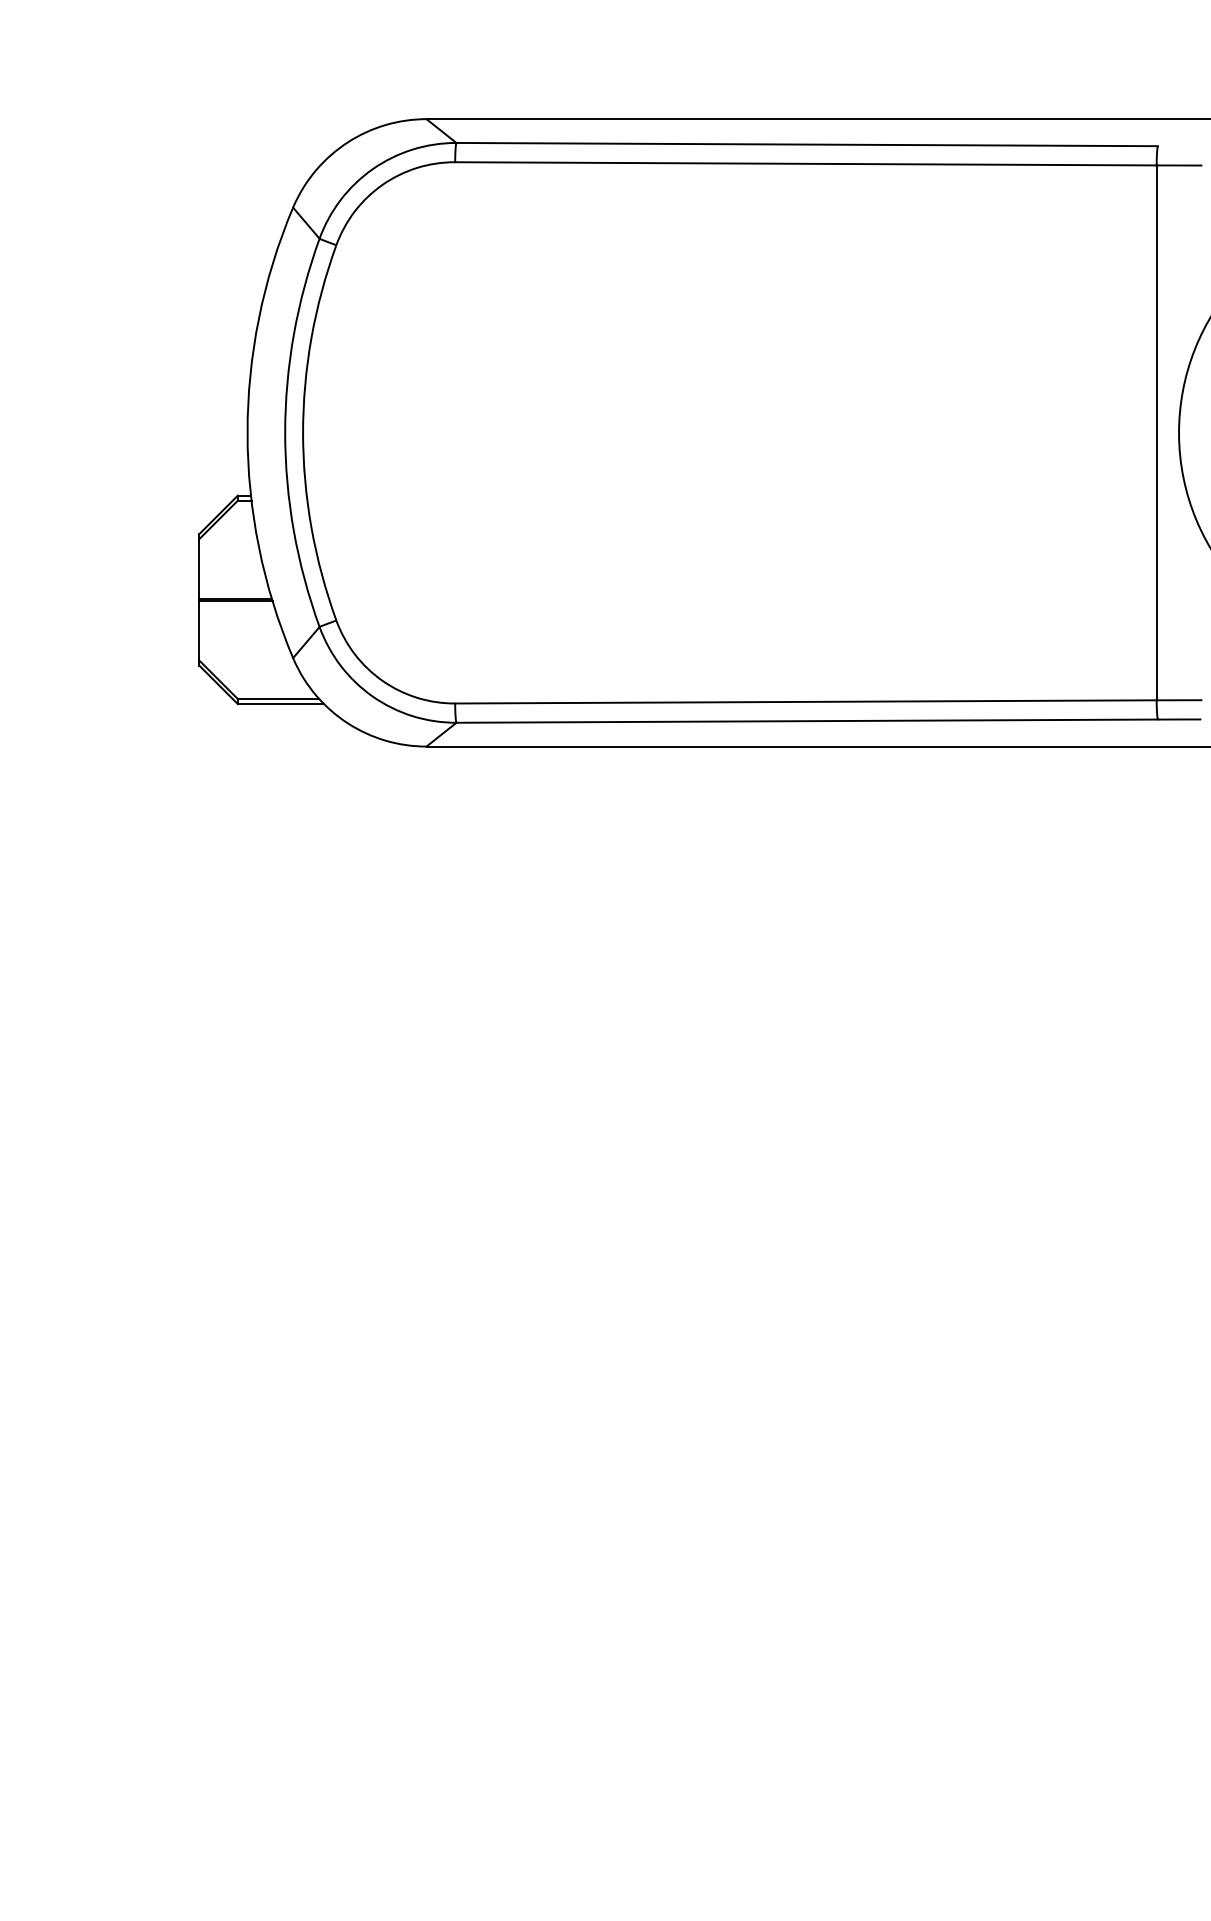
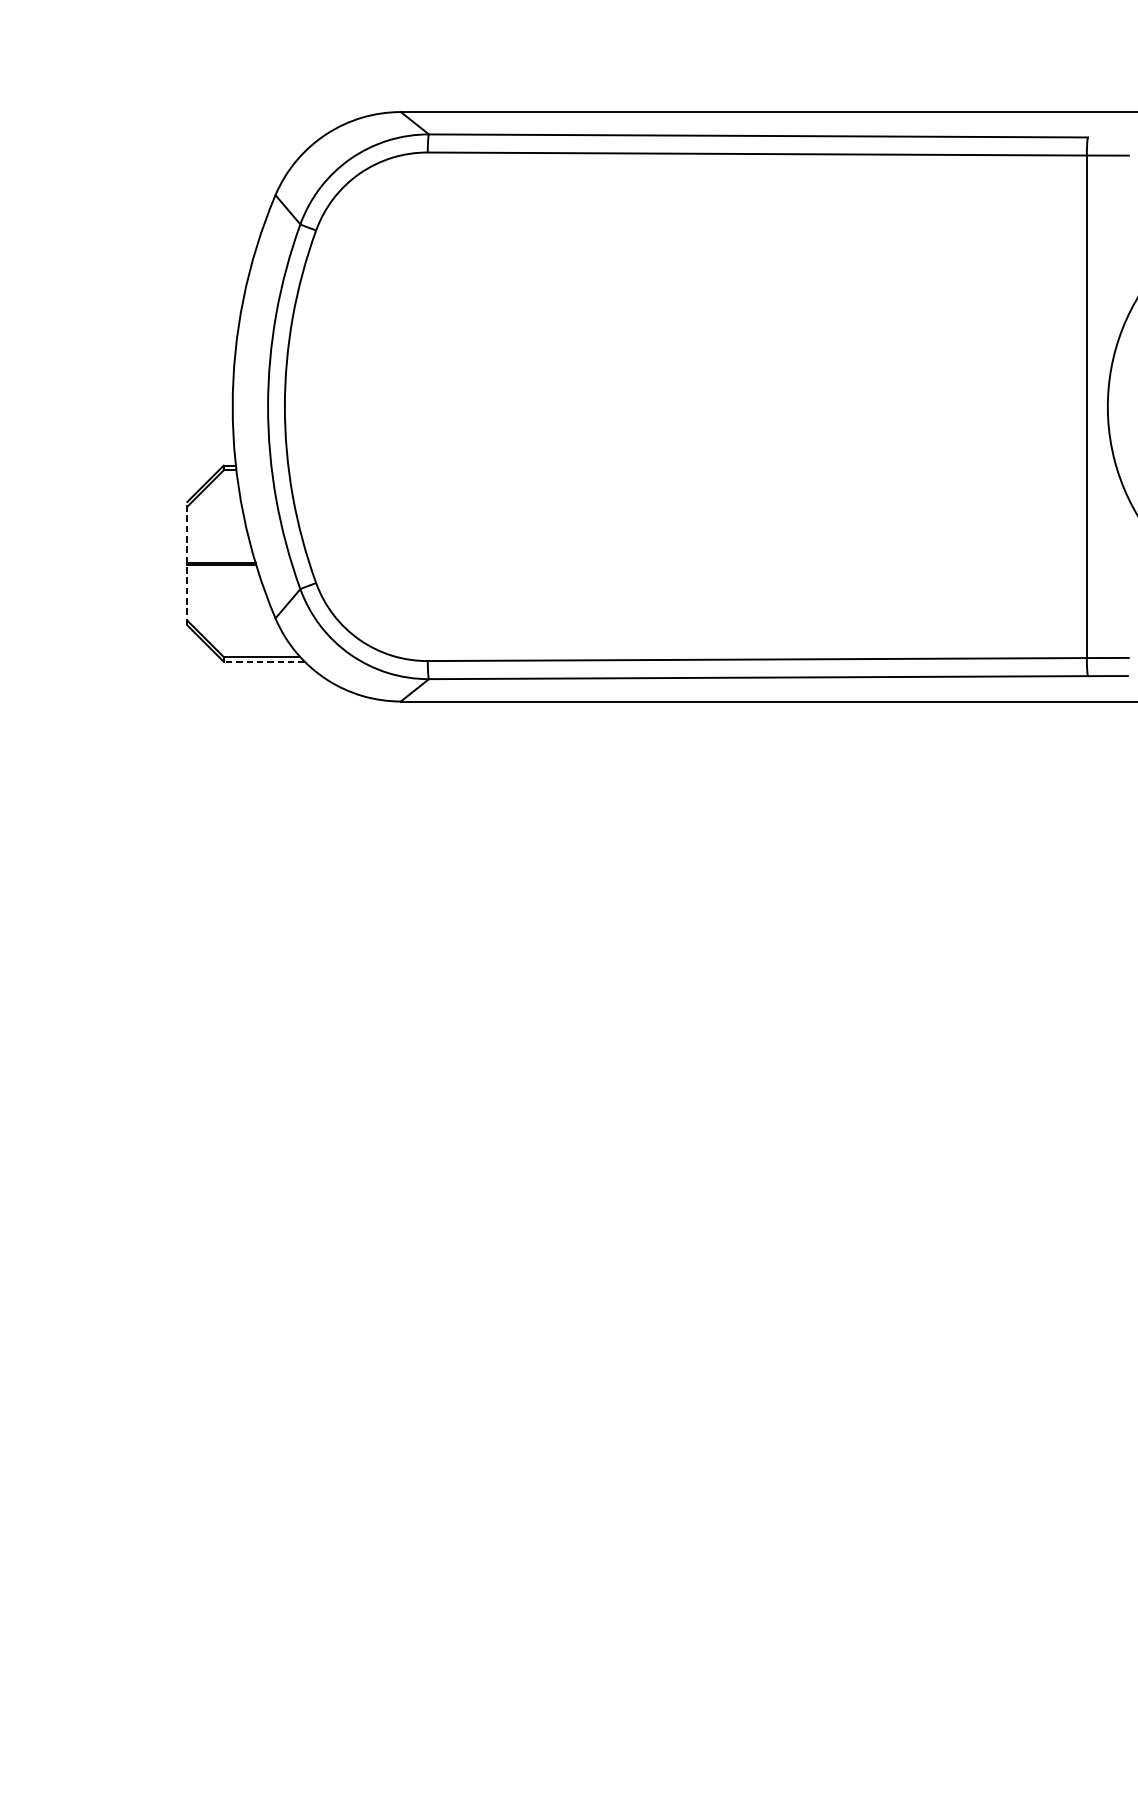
line: (199, 599) -> (187, 563), solid -> dashed
line: (280, 704) -> (263, 661), solid -> dashed

